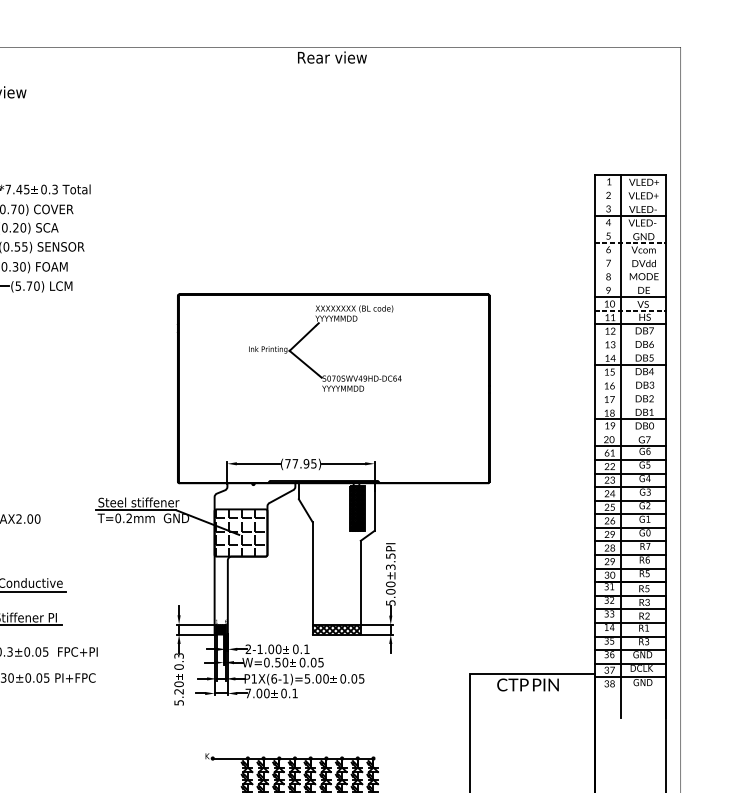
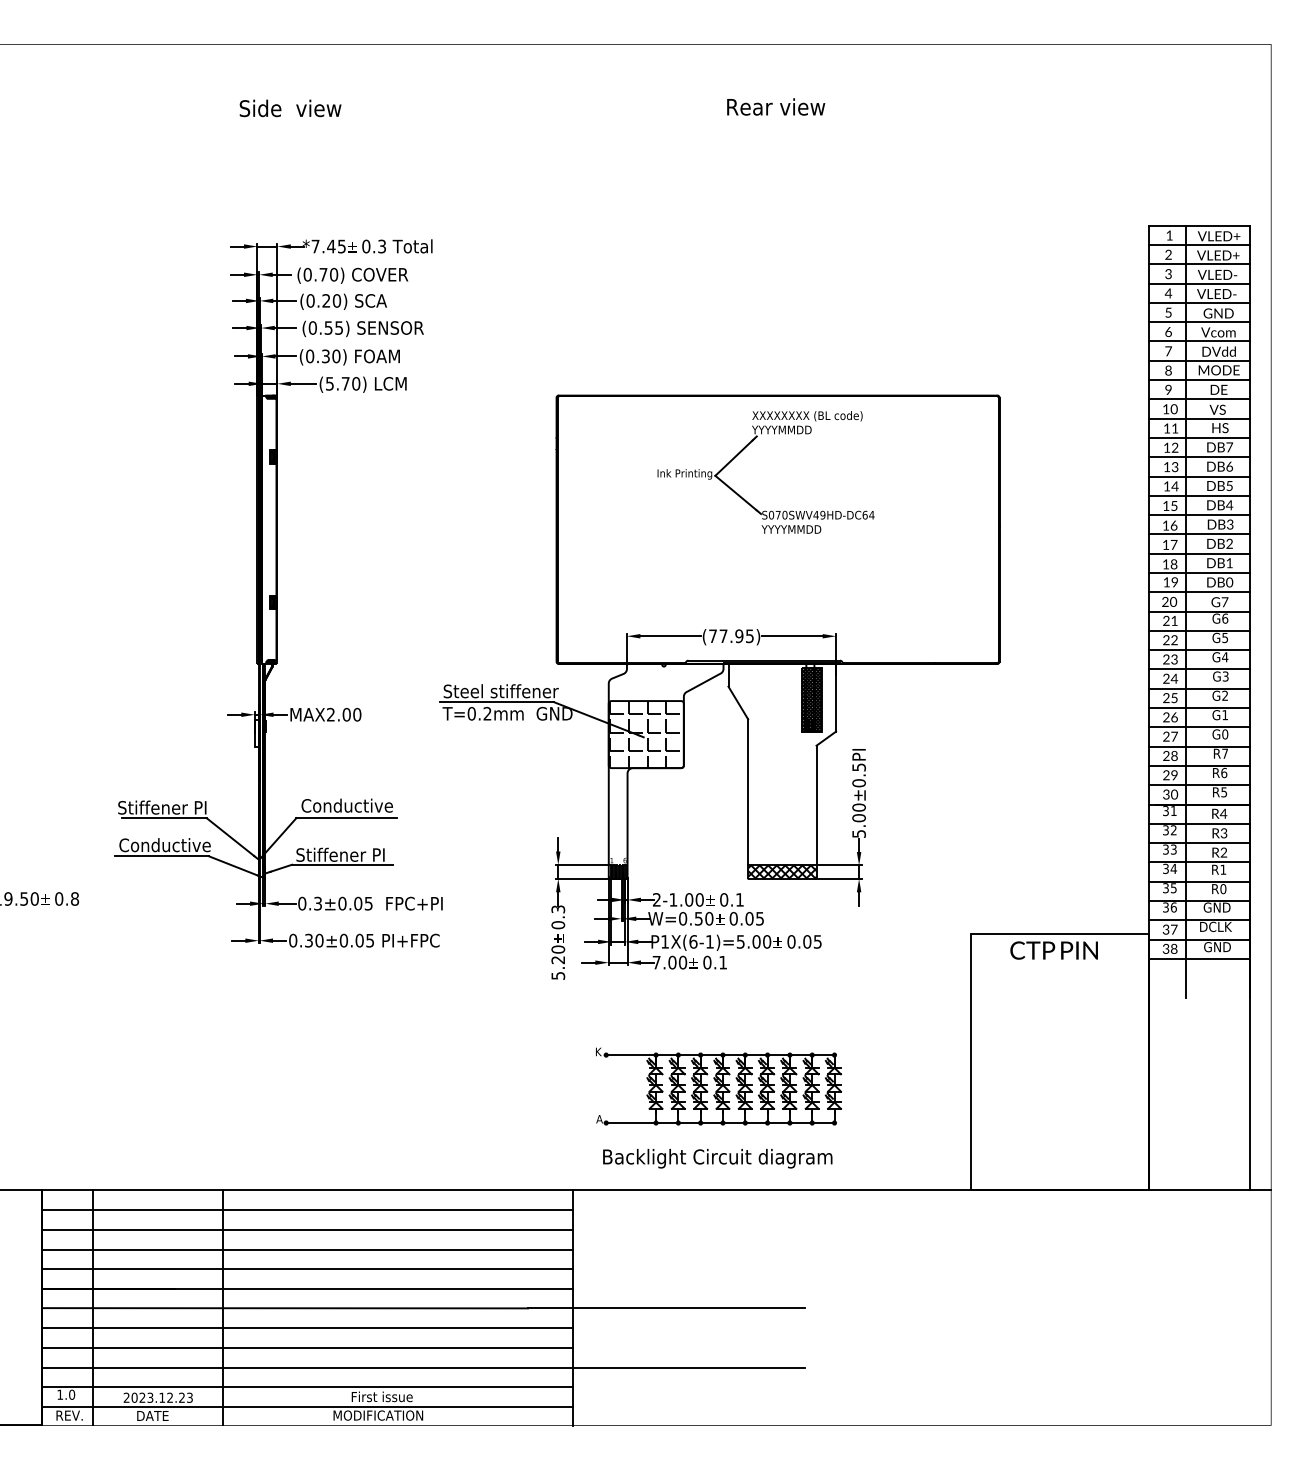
text: (332, 57) -> (776, 106), moved
line: (630, 188) -> (1199, 244), added
line: (630, 202) -> (1199, 264), added
line: (630, 228) -> (1199, 302), added
line: (630, 243) -> (1199, 322), dashed -> solid
line: (630, 256) -> (1199, 341), added
line: (630, 269) -> (1199, 360), added
line: (630, 283) -> (1199, 380), added
line: (630, 310) -> (1199, 418), dashed -> solid
line: (630, 338) -> (1199, 457), added
line: (630, 351) -> (1199, 476), added
line: (630, 378) -> (1199, 515), added
line: (630, 392) -> (1199, 534), added
line: (630, 405) -> (1199, 553), added
line: (630, 433) -> (1199, 592), added
text: (607, 452) -> (1166, 620), 61 -> 21
text: (612, 534) -> (1174, 736), 29 -> 27
text: (390, 567) -> (858, 783), 5.00±3.5PI -> 5.00±0.5PI
text: (647, 588) -> (1223, 813), R5 -> R4
text: (606, 627) -> (1165, 868), 14 -> 34
text: (647, 642) -> (1223, 889), R3 -> R0
line: (630, 690) -> (1199, 958), added

